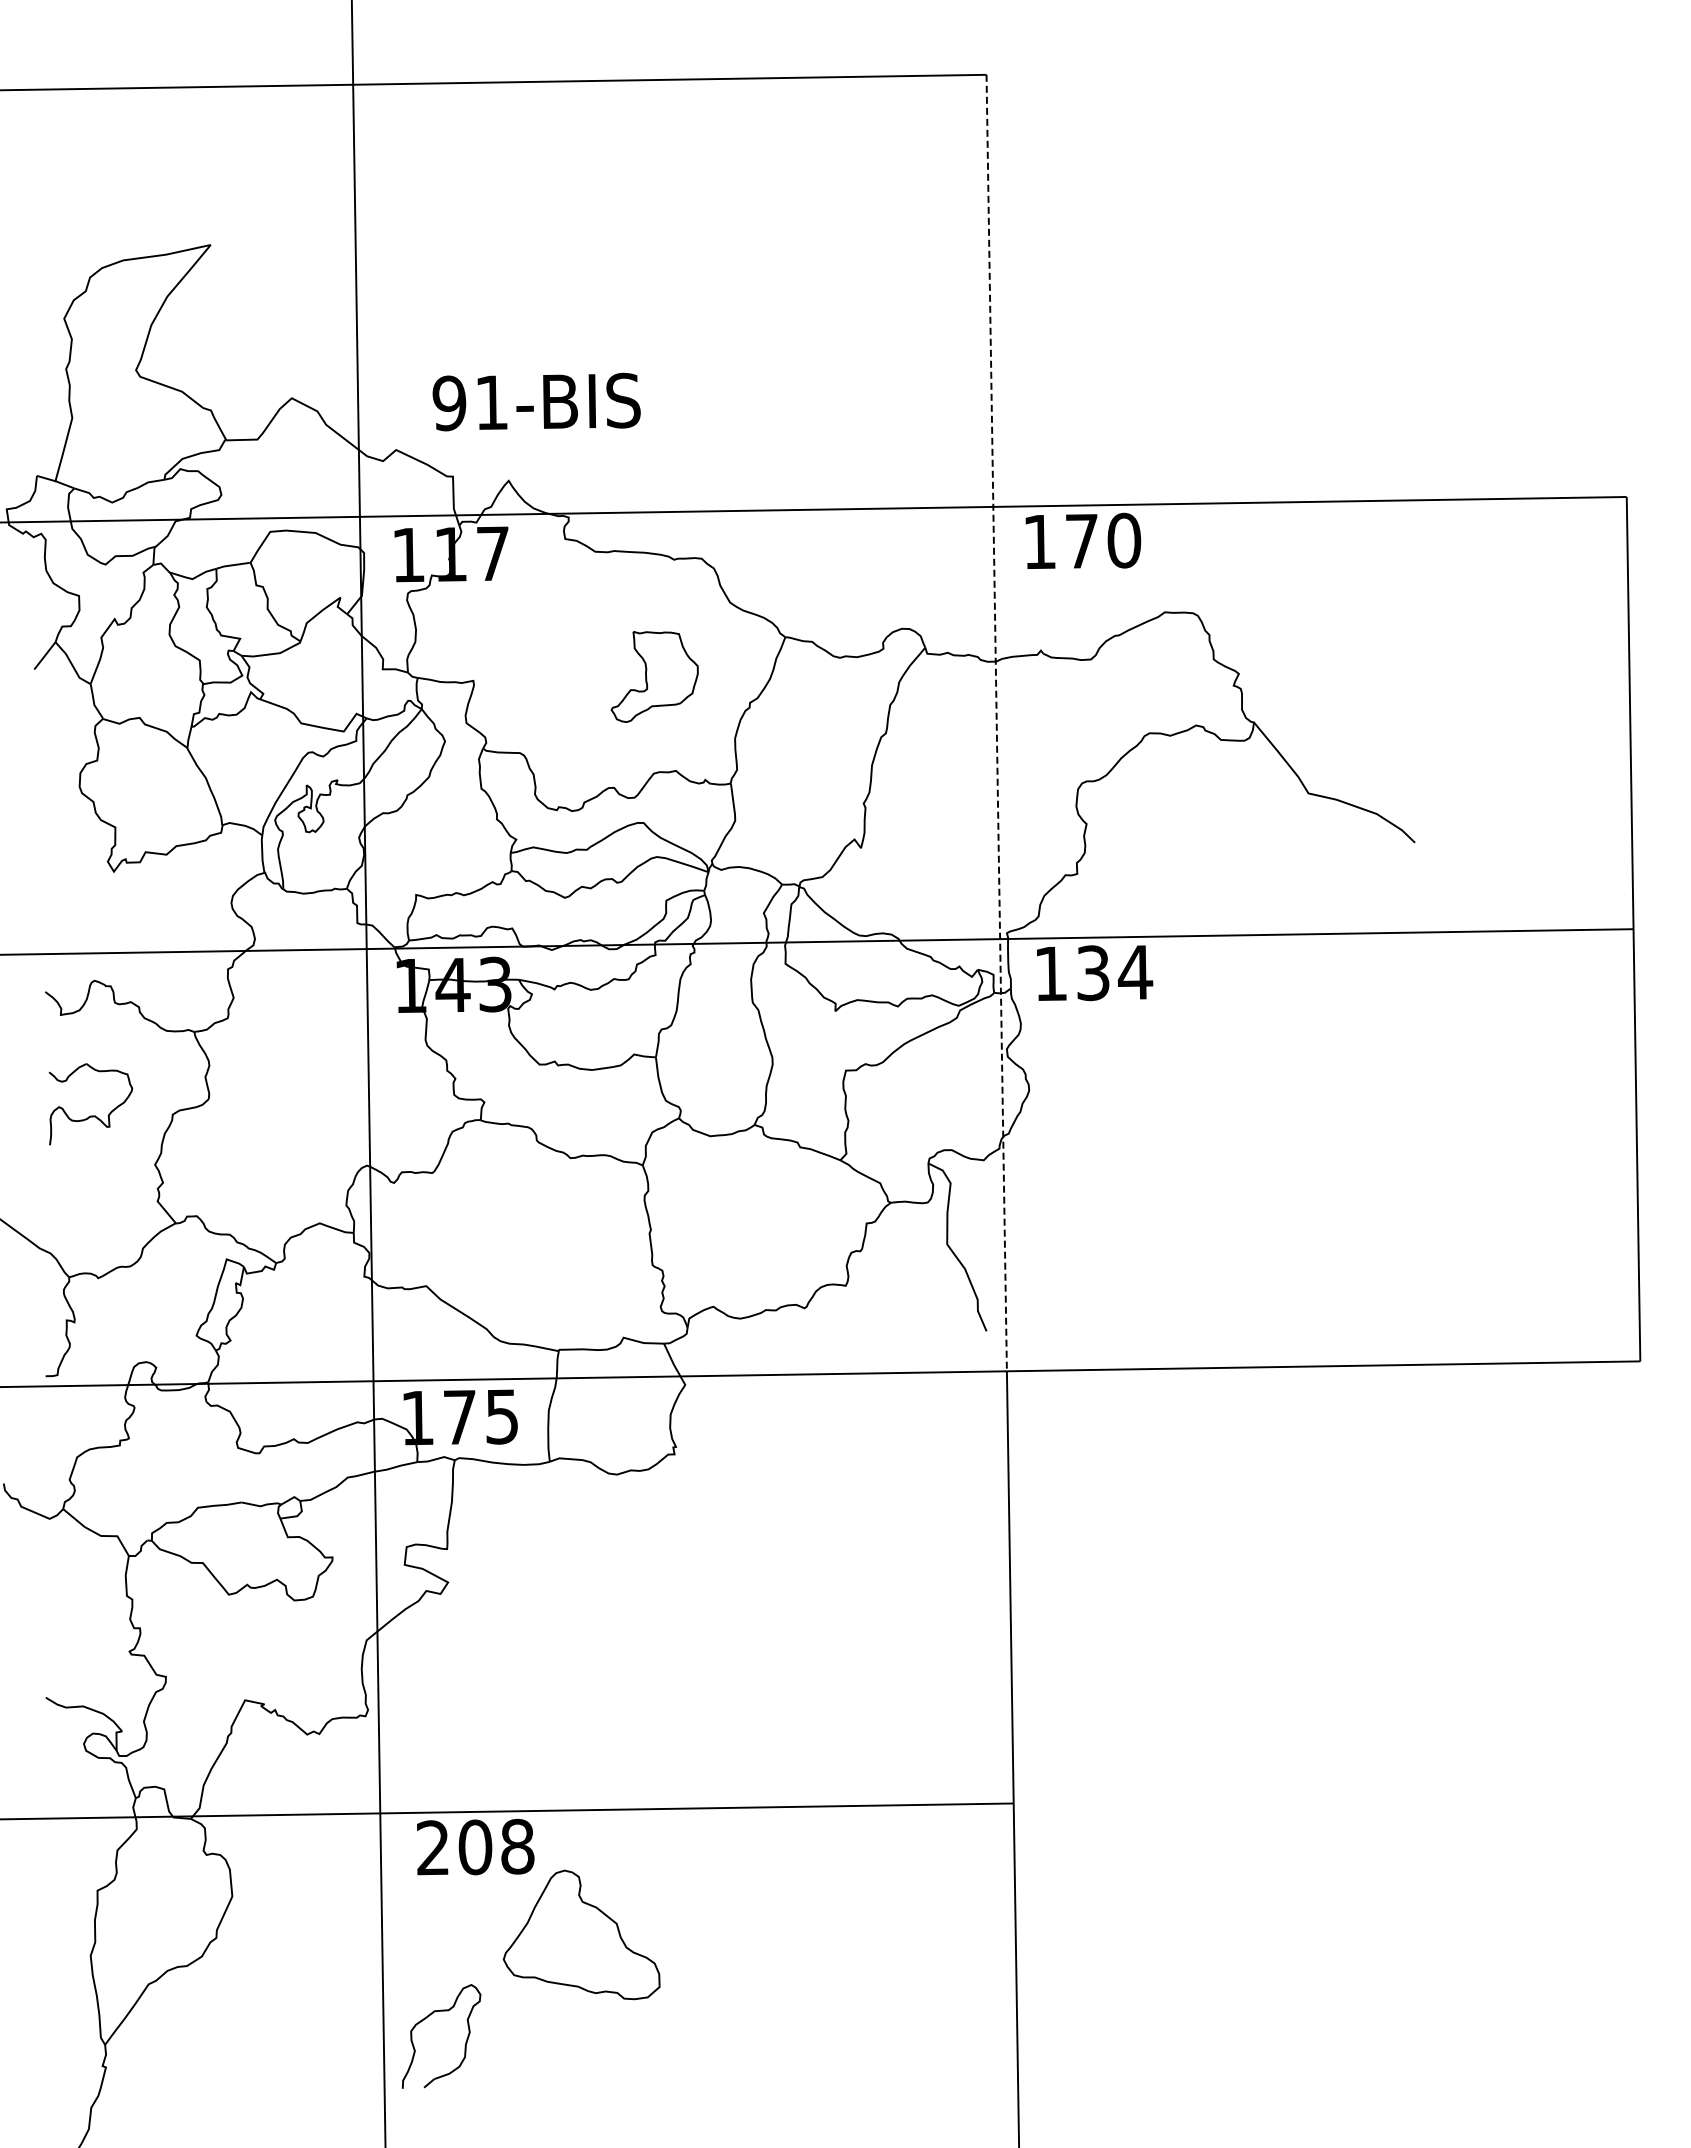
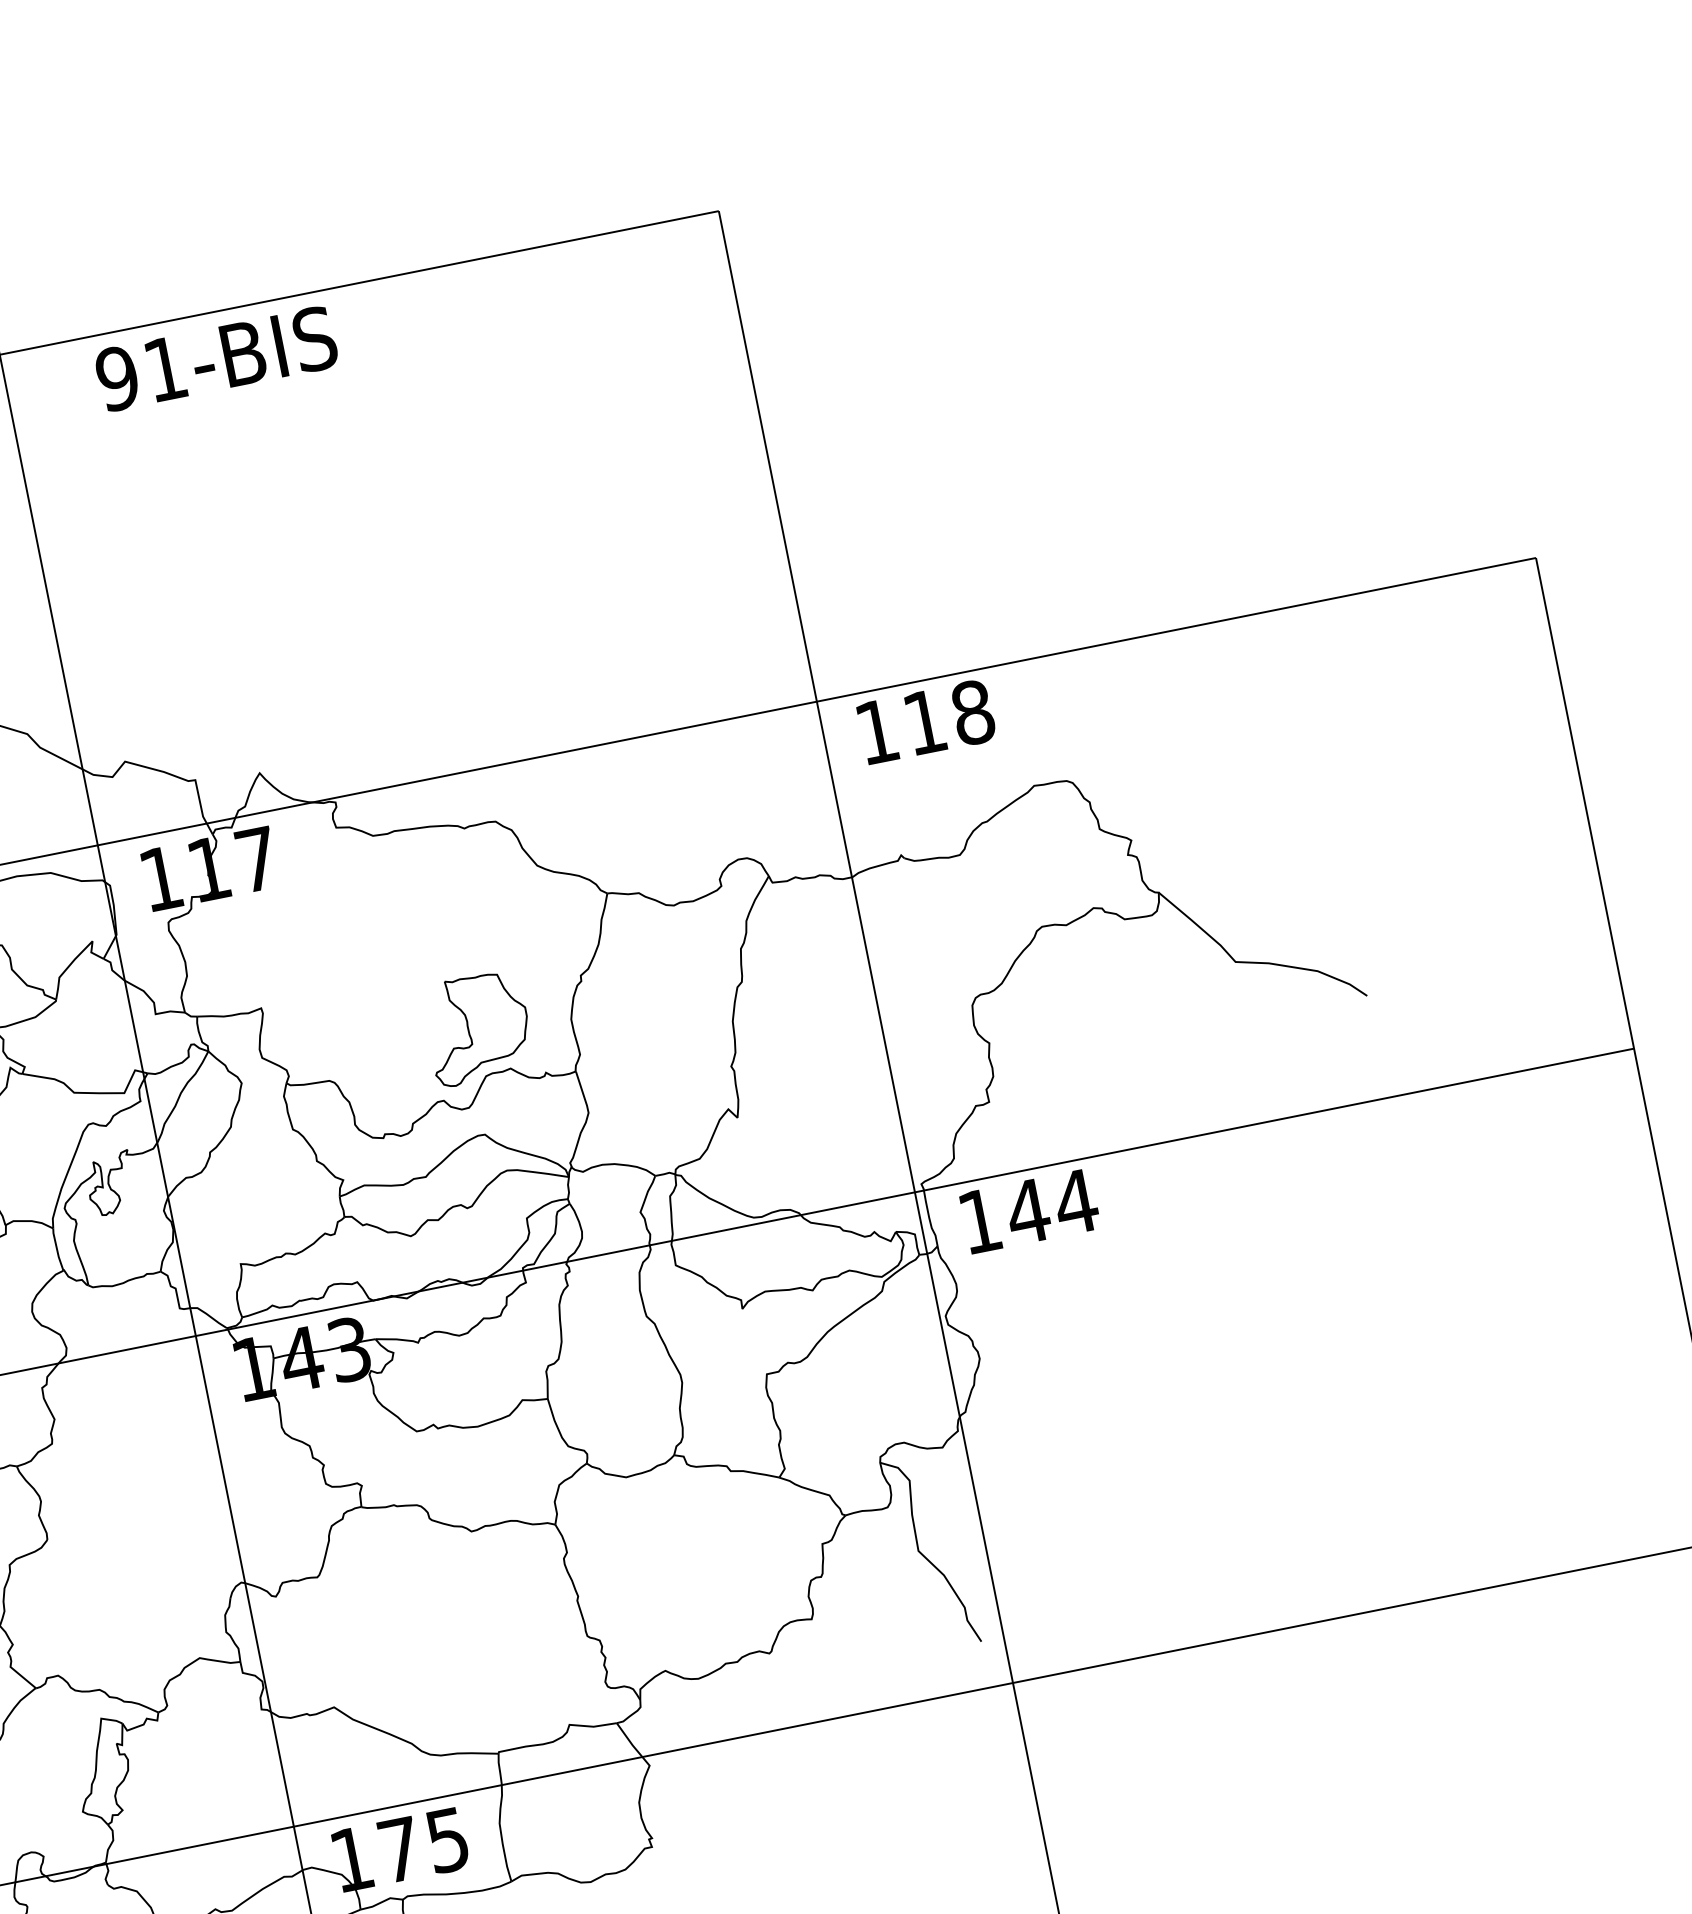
text: (536, 401) -> (216, 358), moved
text: (1103, 540) -> (949, 716), 170 -> 118
part: (654, 676) -> (478, 1028), moved
line: (996, 723) -> (865, 947), dashed -> solid
text: (1092, 973) -> (1027, 1212), 134 -> 144

